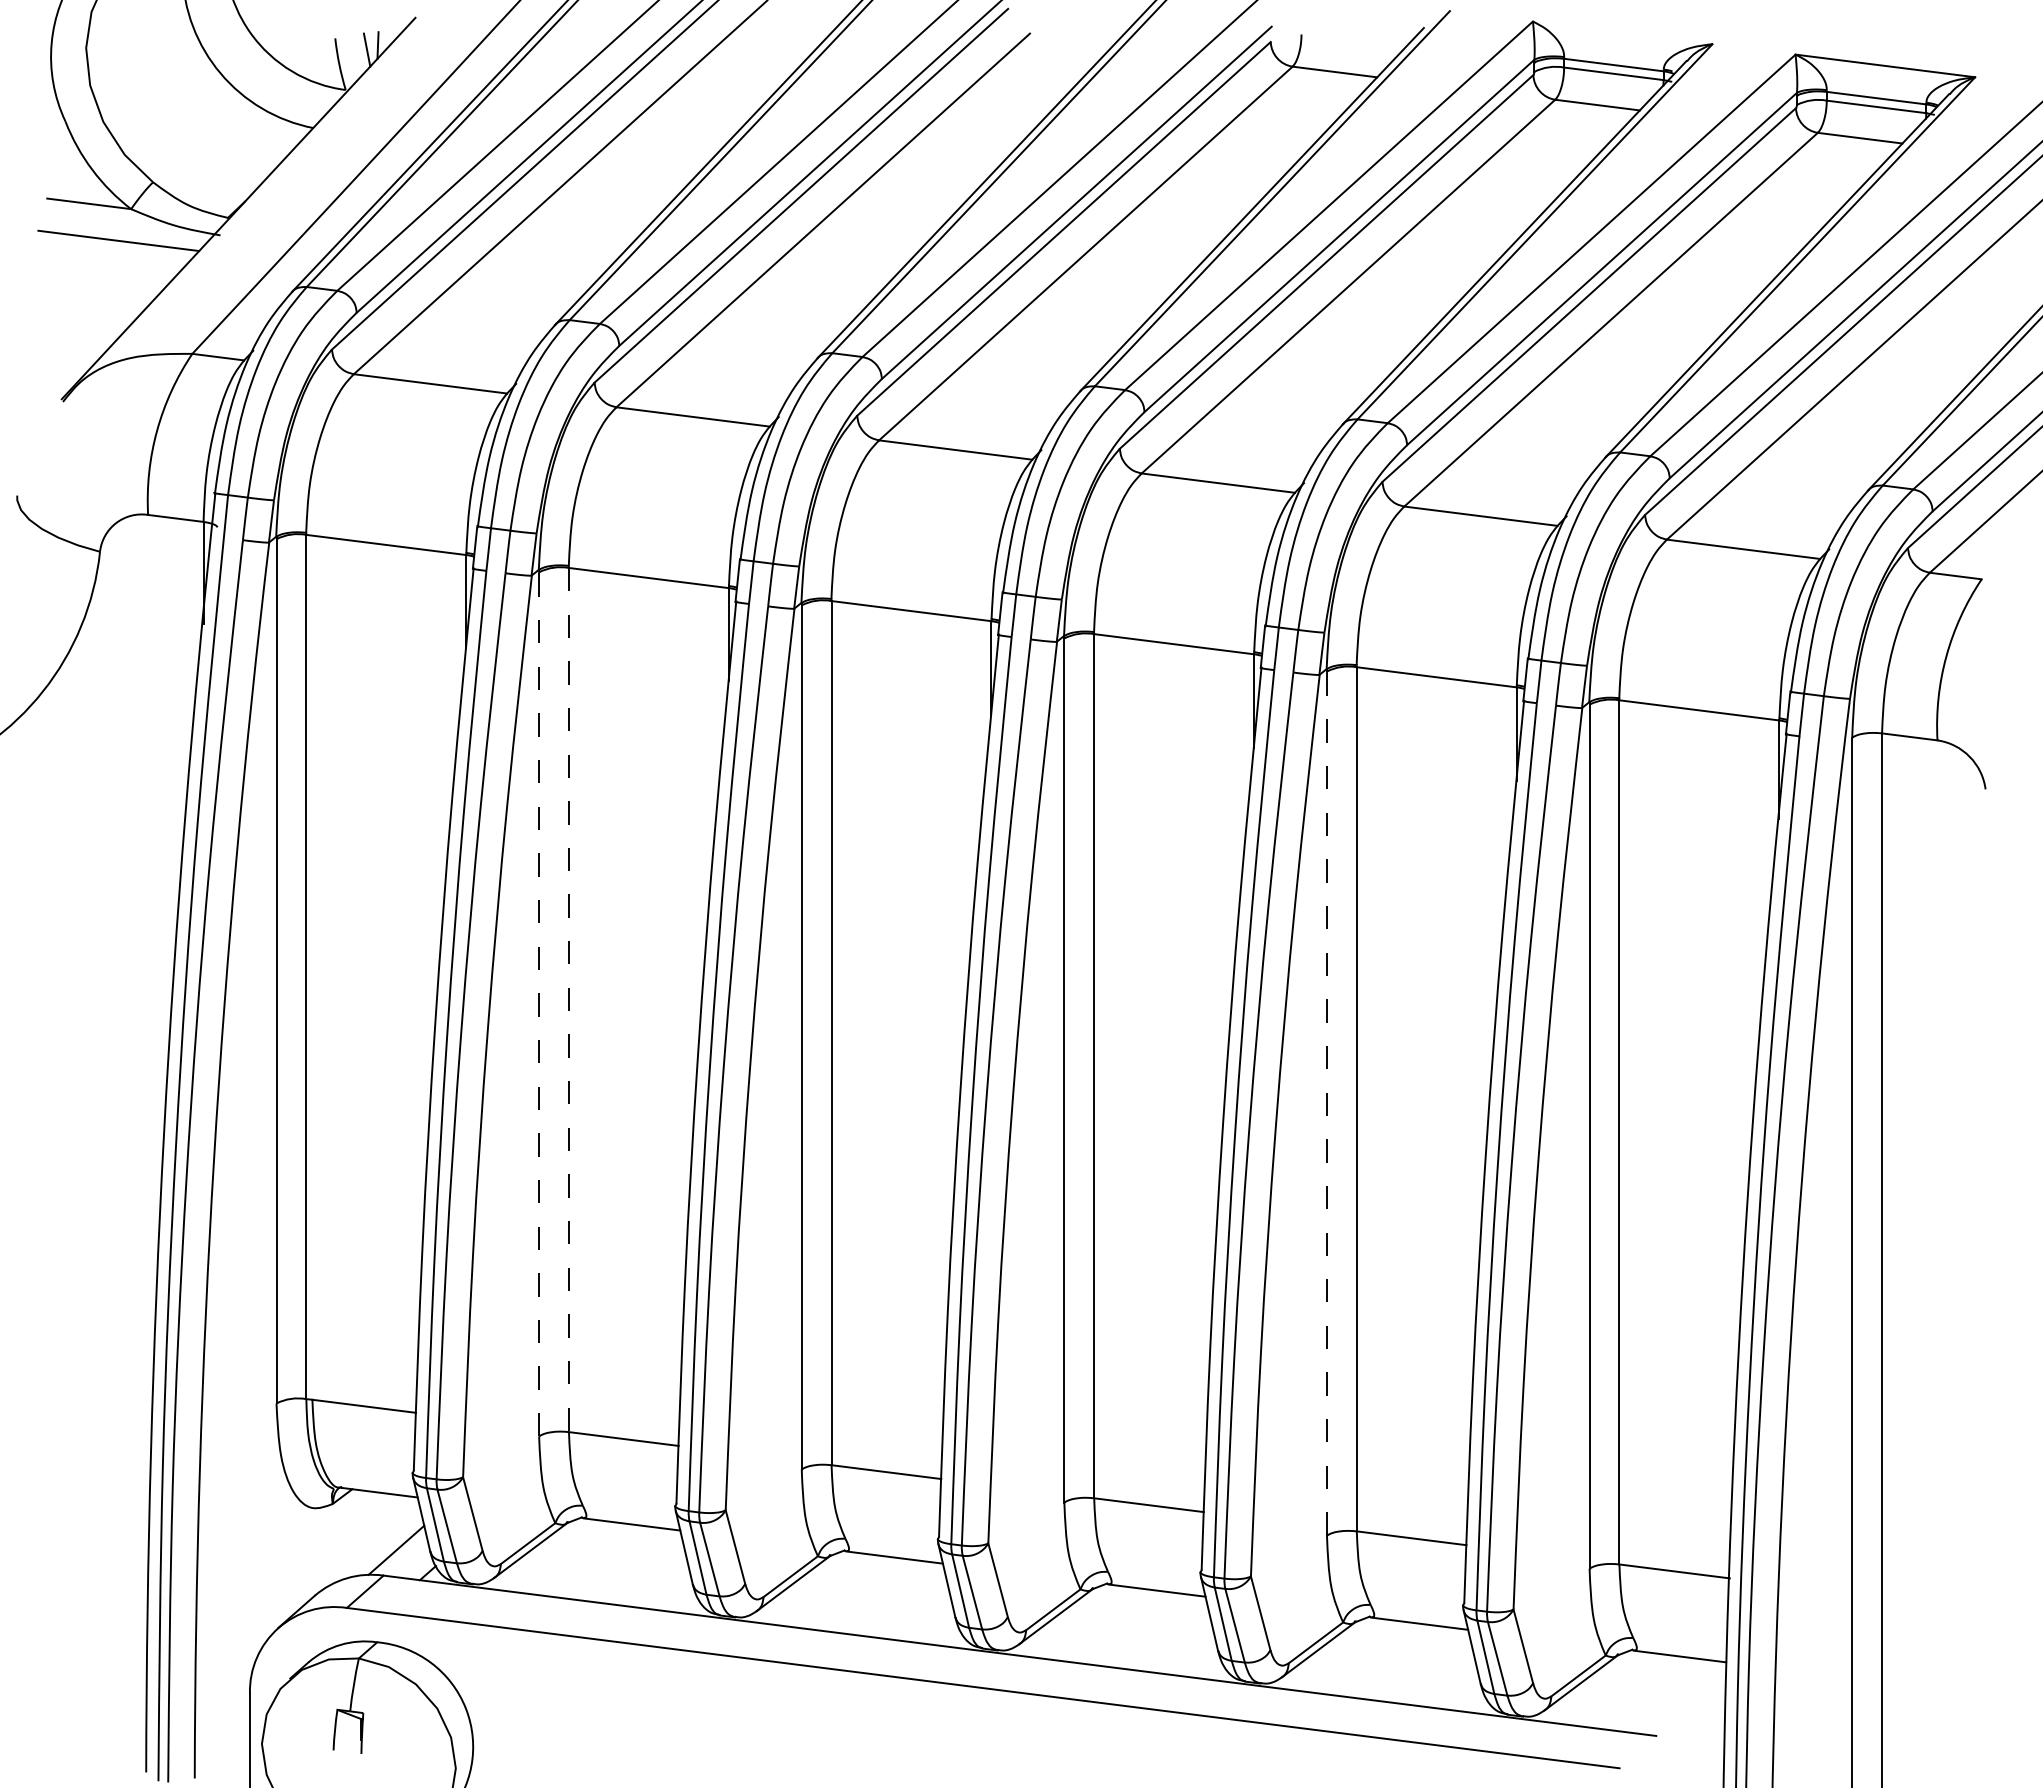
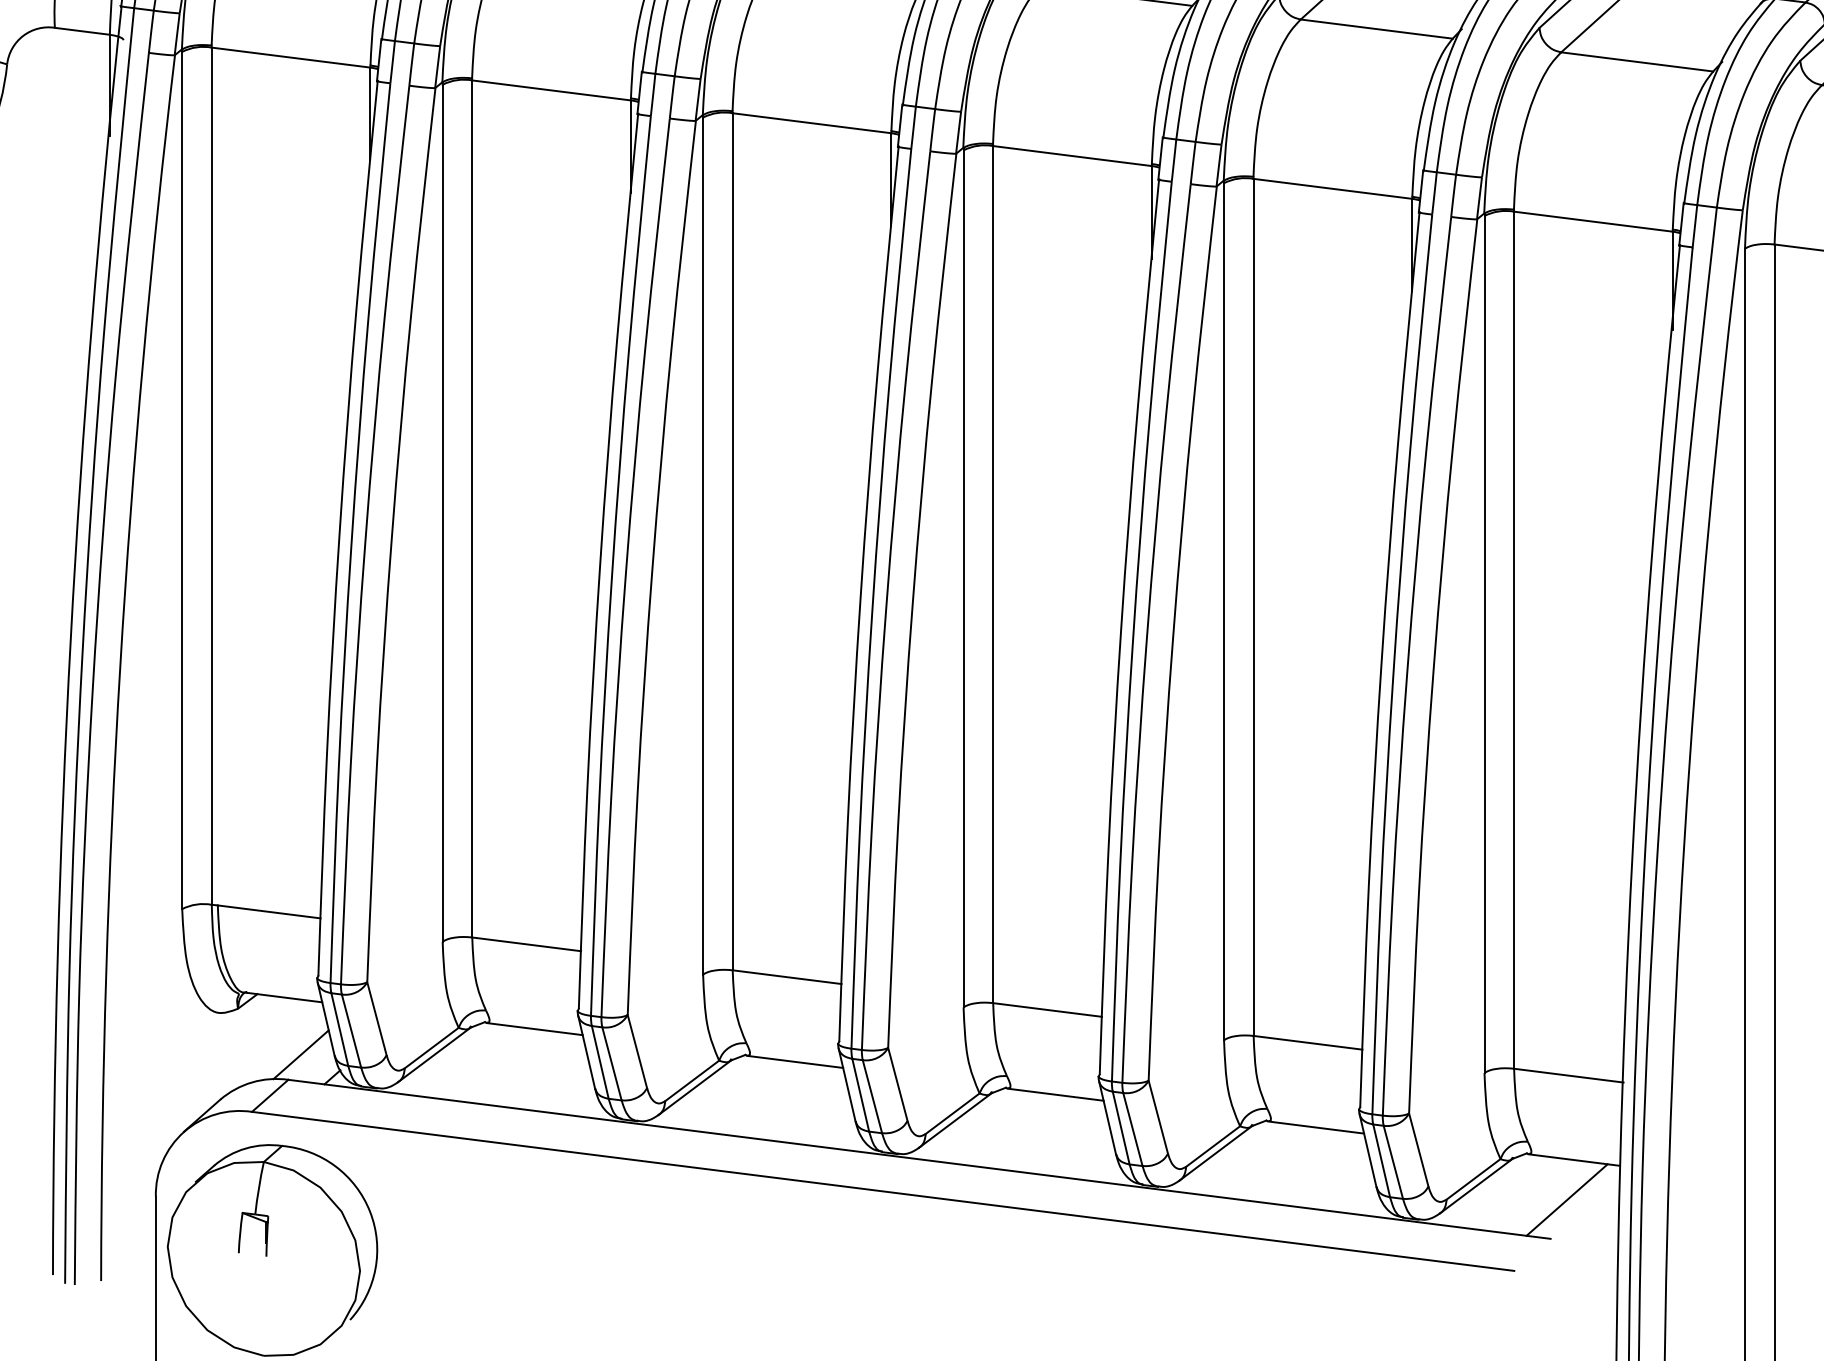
line: (568, 1000) -> (471, 509), dashed -> solid
line: (539, 1003) -> (443, 512), dashed -> solid
line: (1326, 1103) -> (1223, 611), dashed -> solid
line: (1672, 1696) -> (1566, 1199), added

